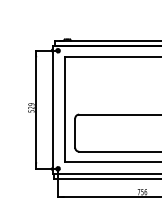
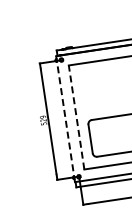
line: (53, 109) -> (65, 118), solid -> dashed
line: (64, 109) -> (76, 117), solid -> dashed

